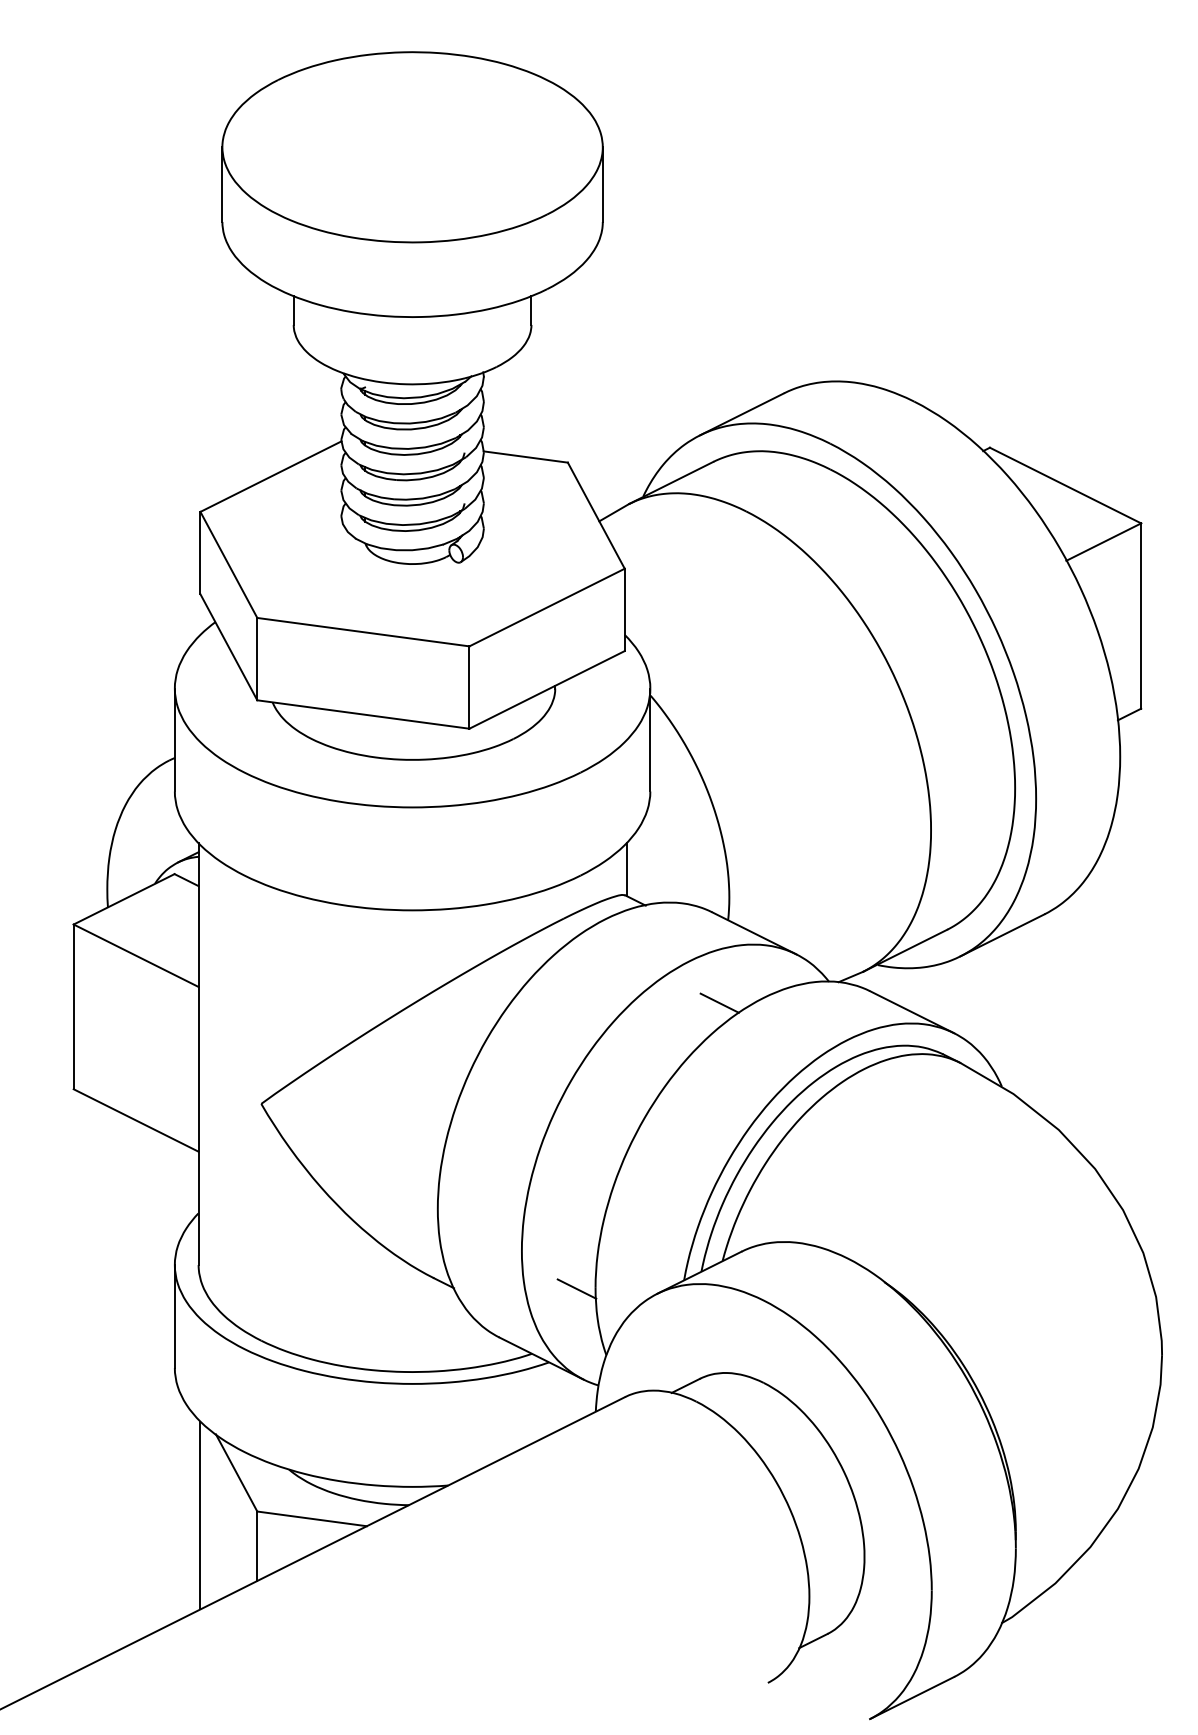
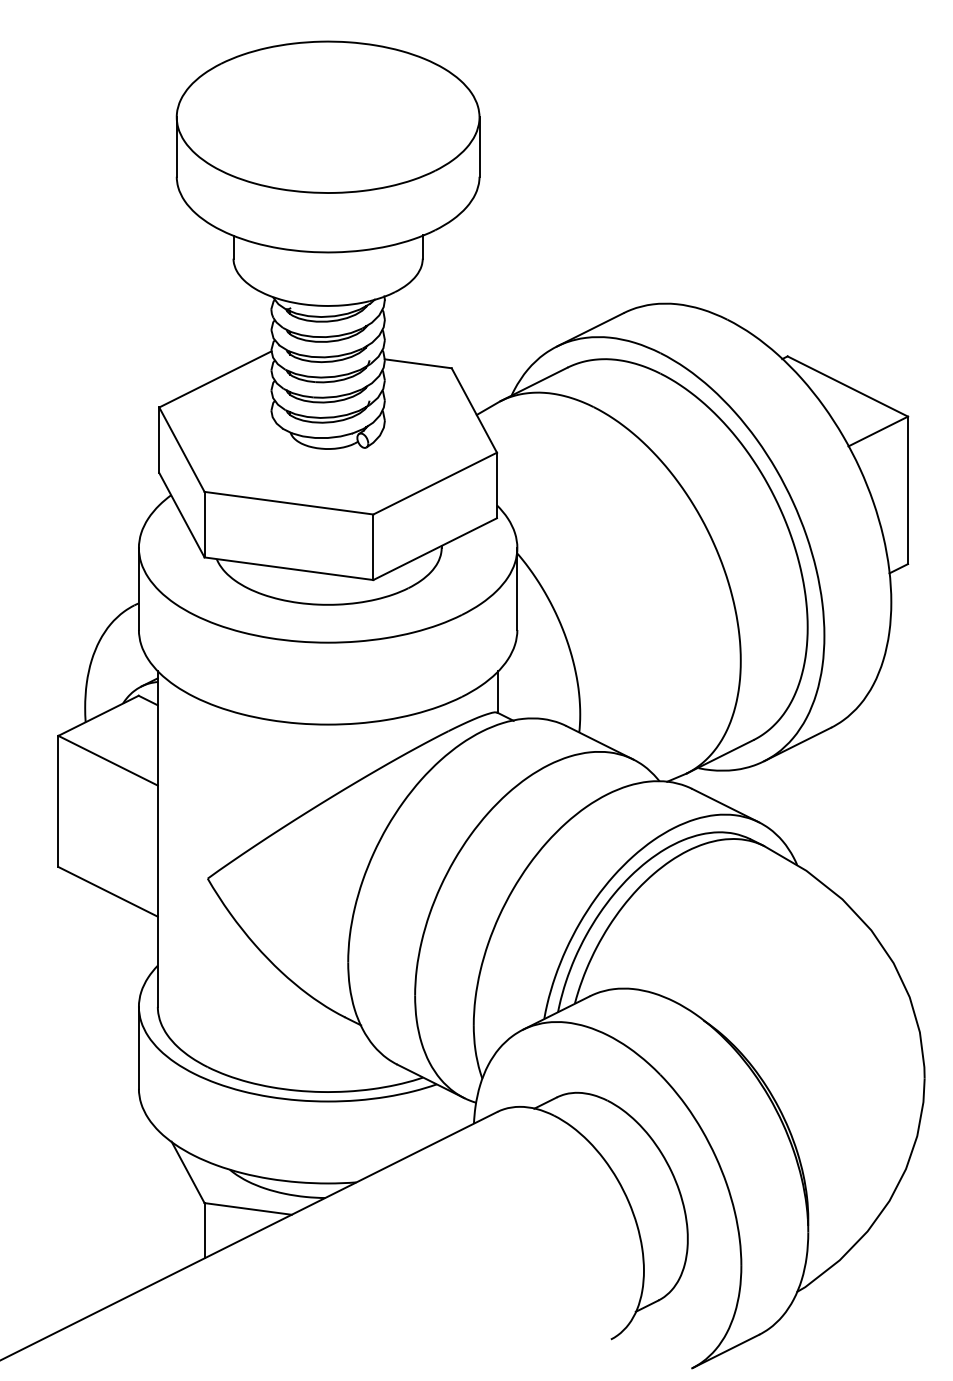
line: (719, 1002) -> (572, 797), removed
line: (576, 1288) -> (458, 1025), removed
line: (200, 1515) -> (159, 1206), removed

